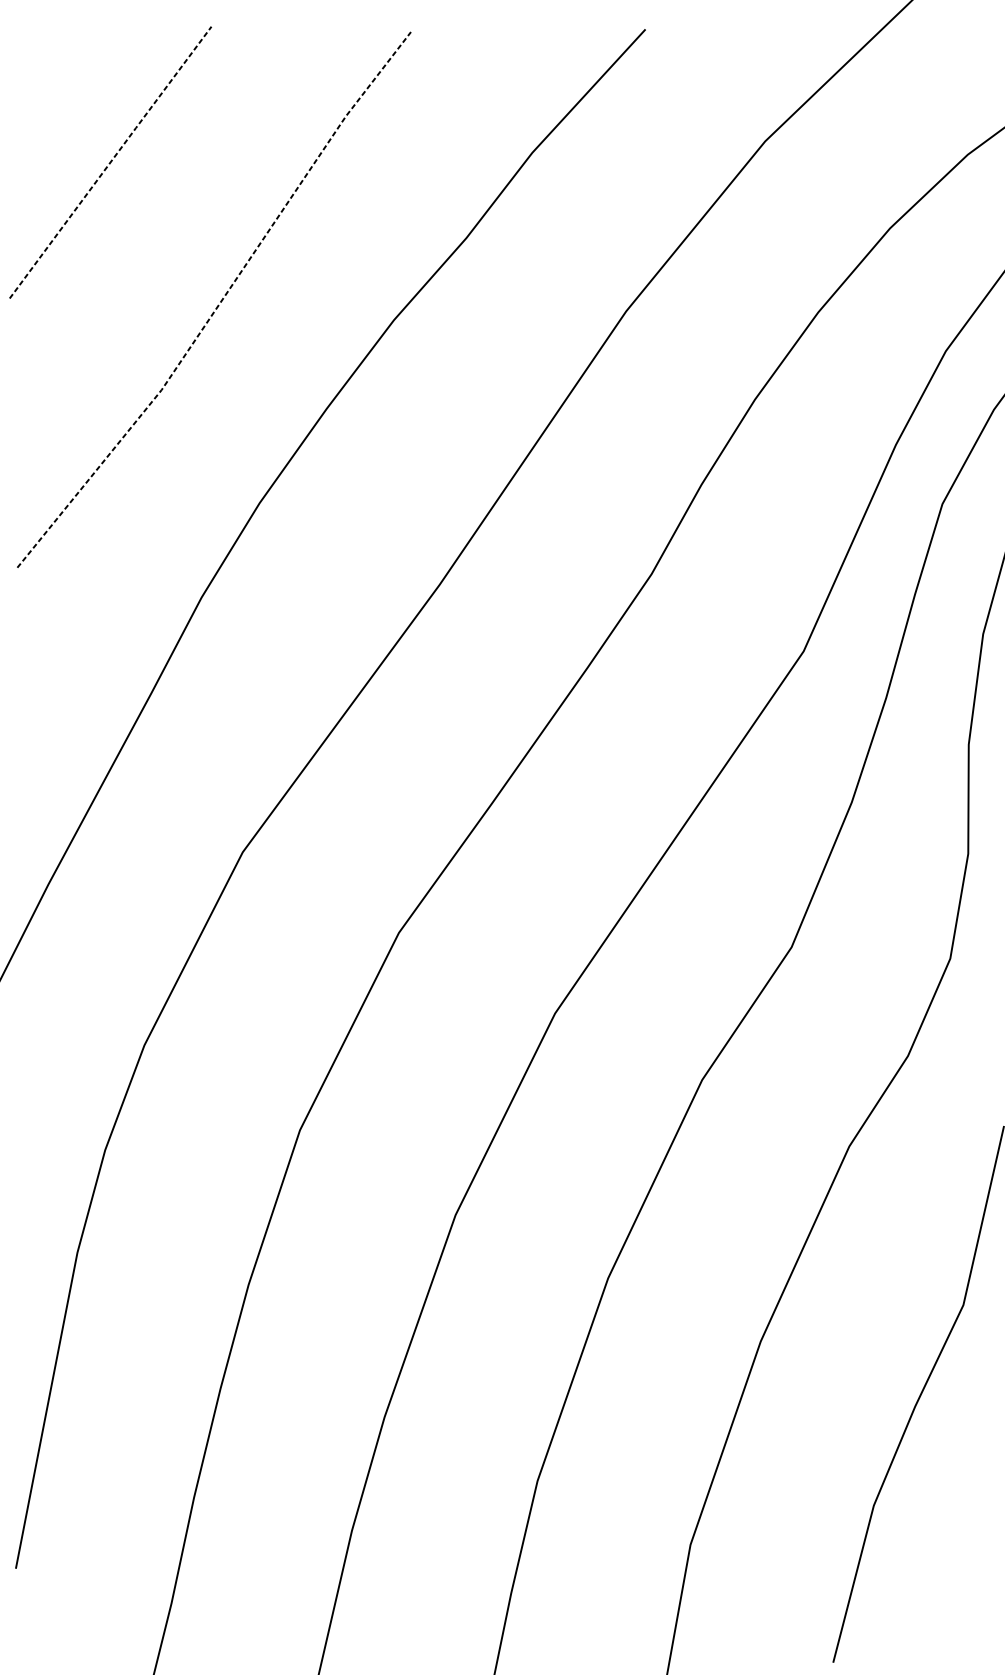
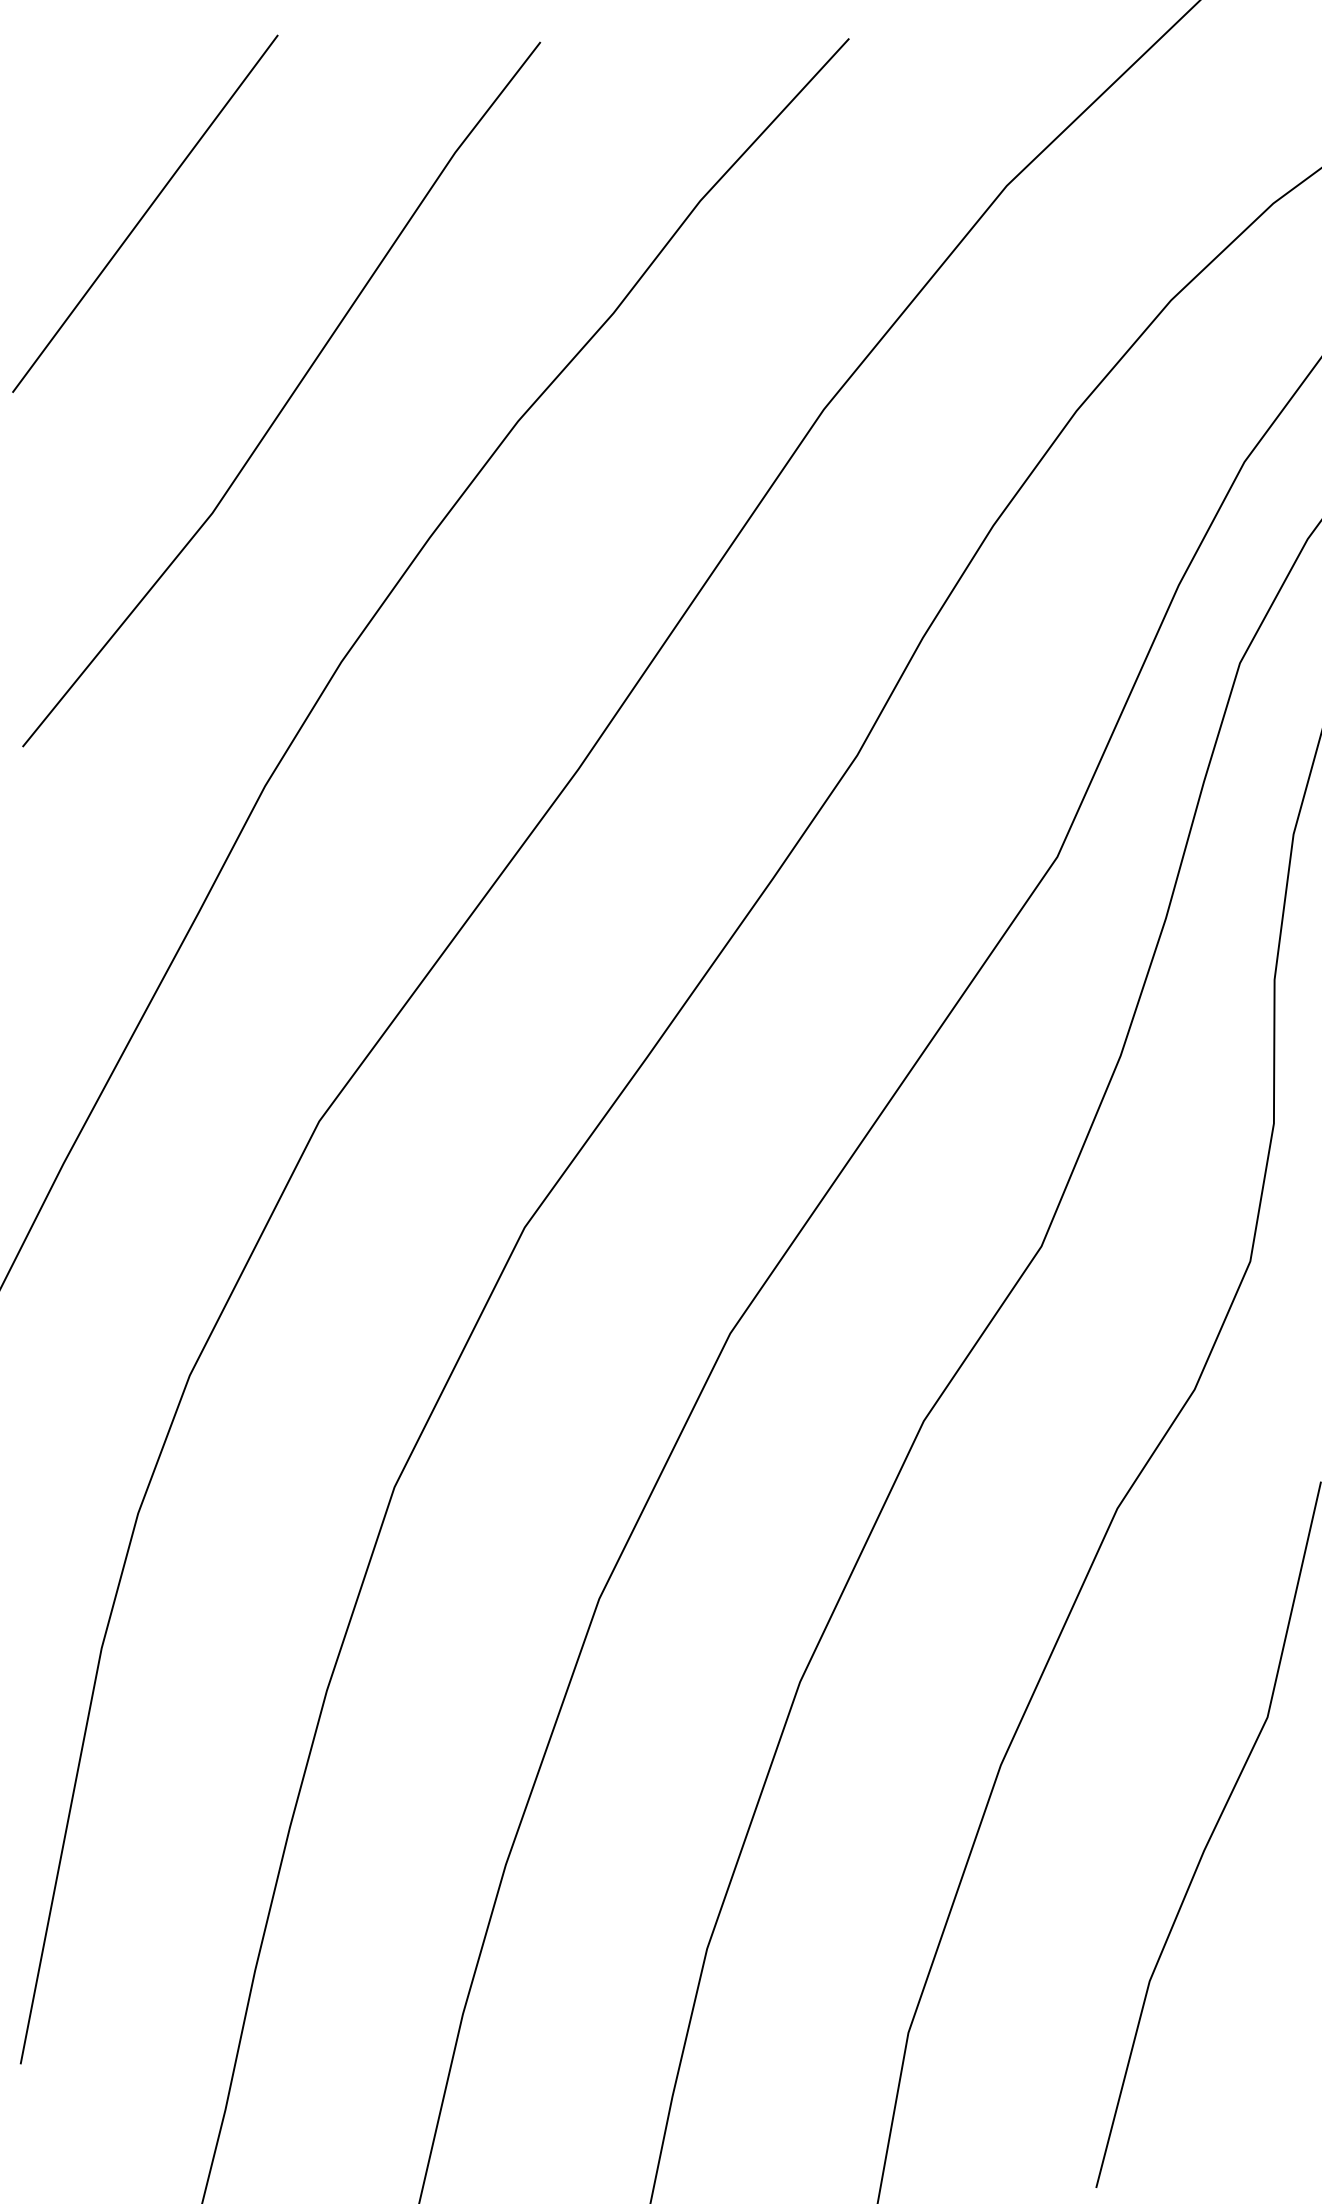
line: (110, 162) -> (145, 213), dashed -> solid
line: (219, 303) -> (288, 399), dashed -> solid

